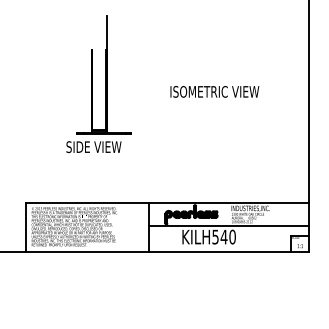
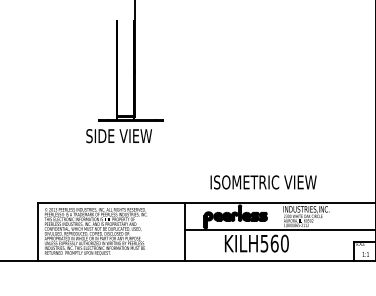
text: (214, 91) -> (263, 181), moved
text: (223, 236) -> (273, 242), KILH540 -> KILH560

